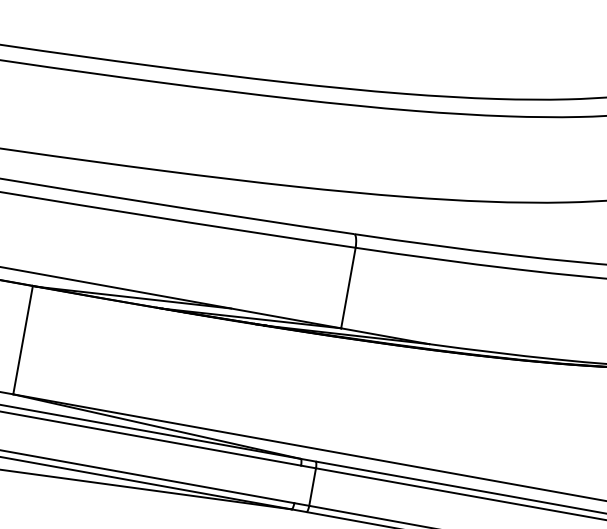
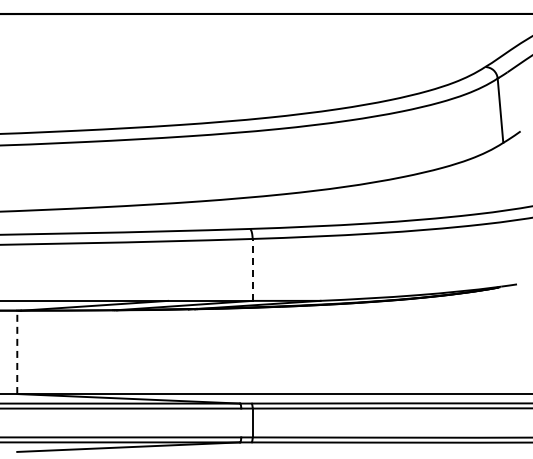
line: (348, 287) -> (252, 269), solid -> dashed
line: (23, 340) -> (17, 352), solid -> dashed

